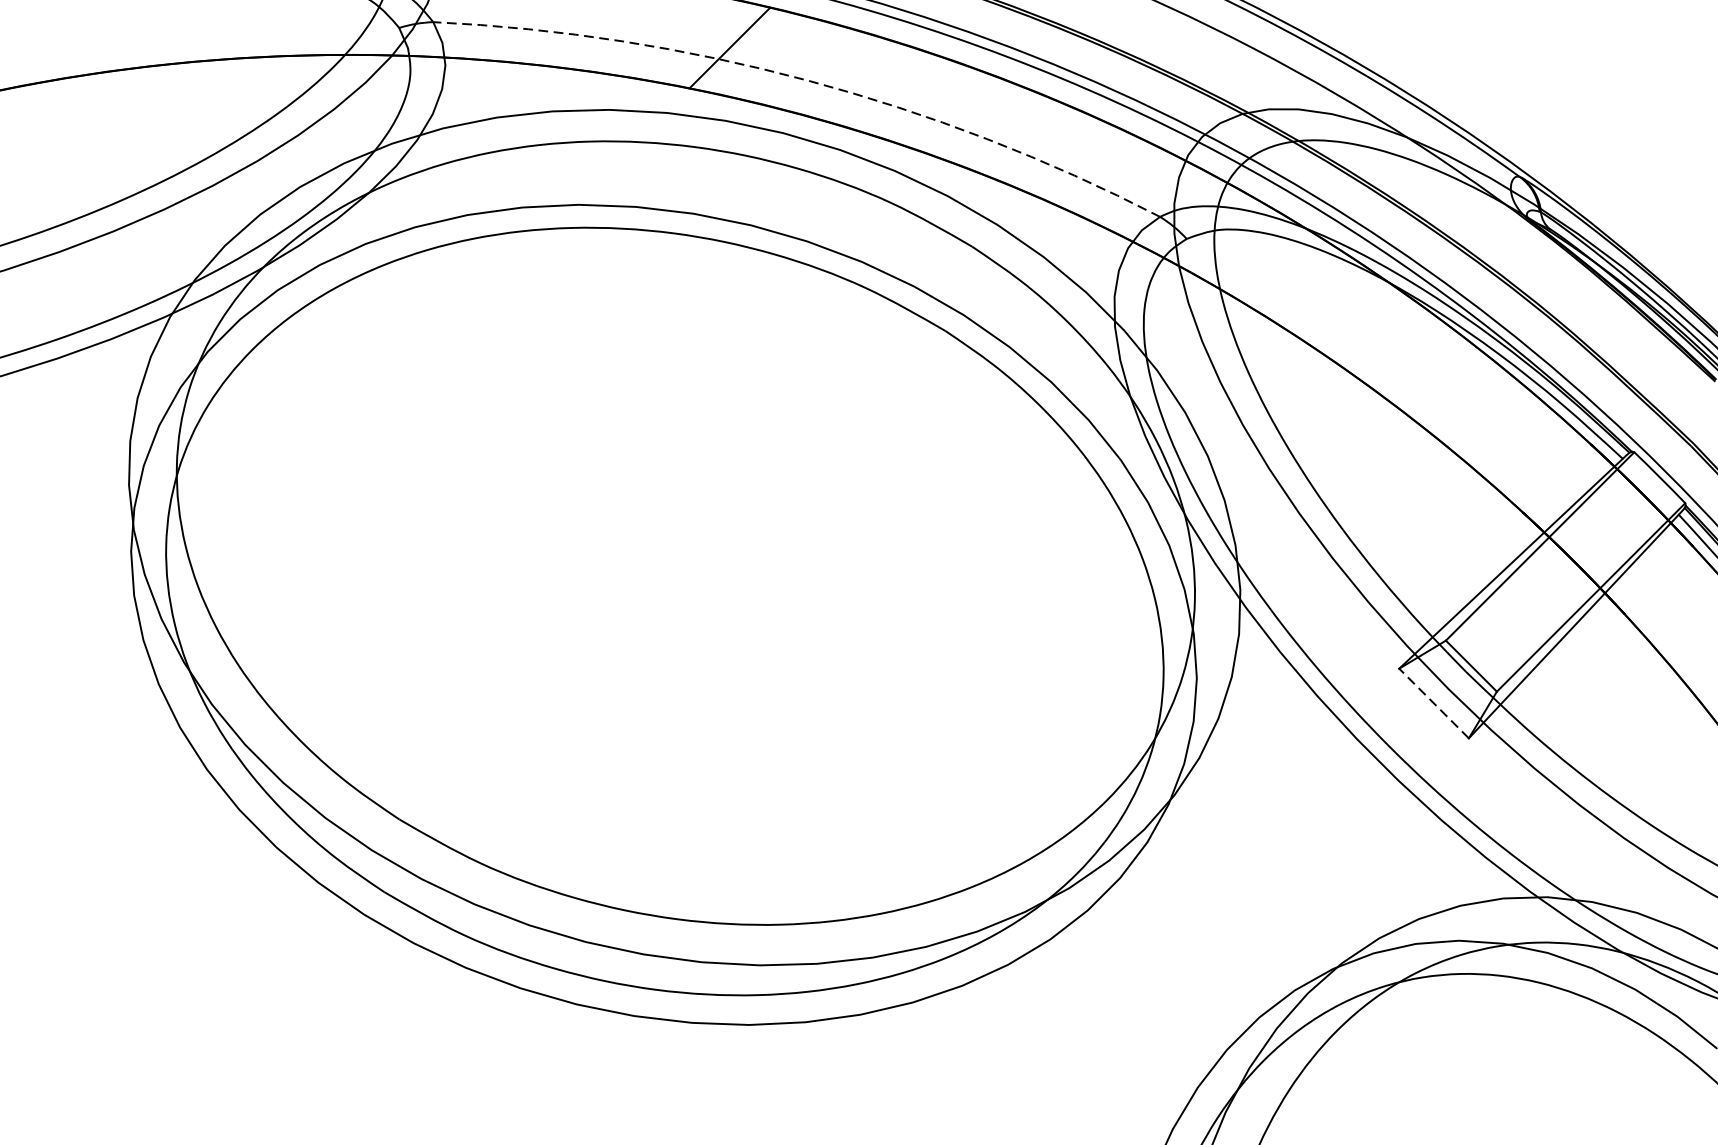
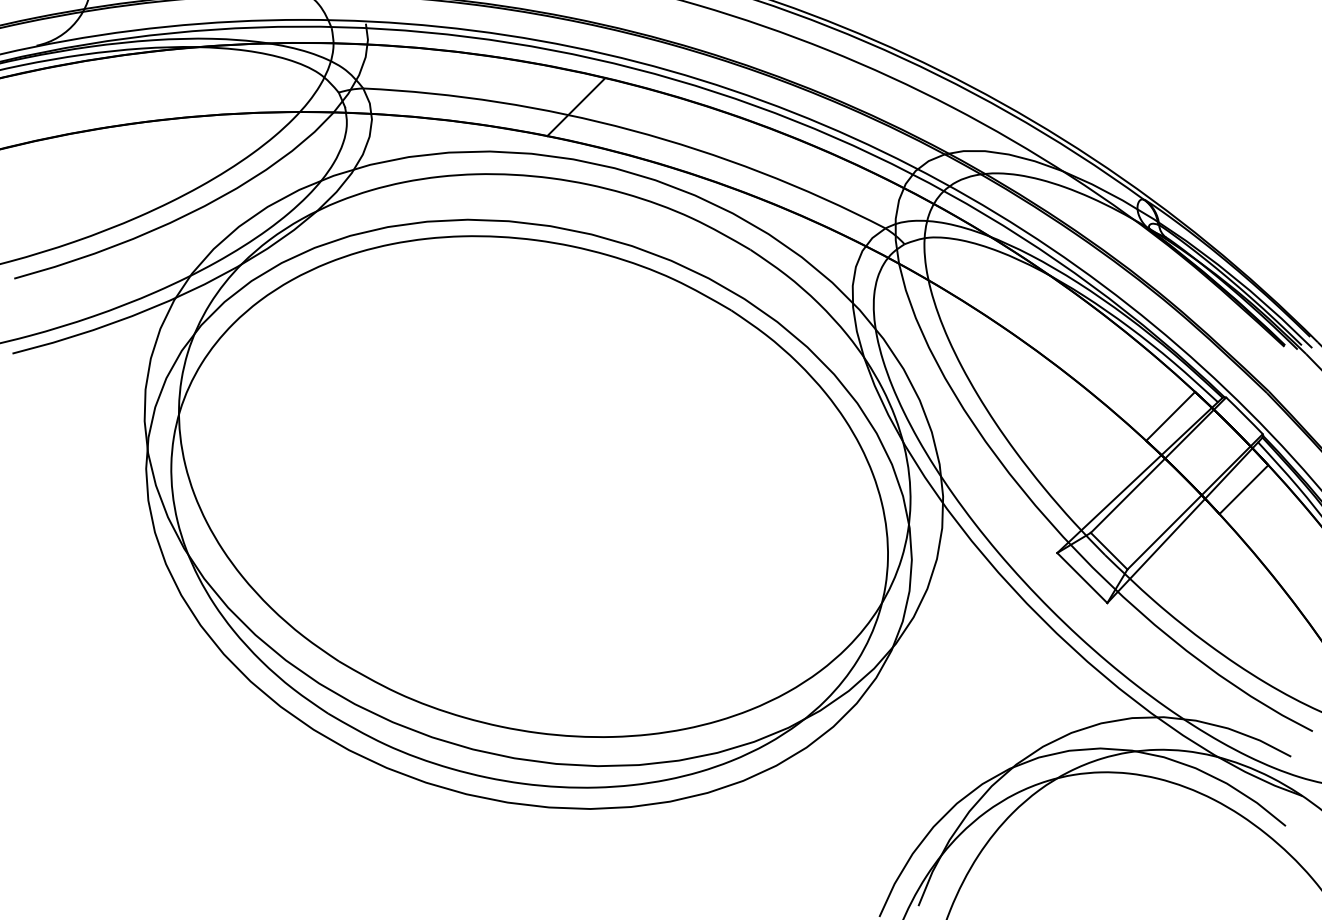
arc: (806, 80) -> (631, 130), dashed -> solid
line: (1556, 477) -> (1170, 415), added
line: (1658, 580) -> (1243, 489), added
line: (1432, 702) -> (1081, 577), dashed -> solid

